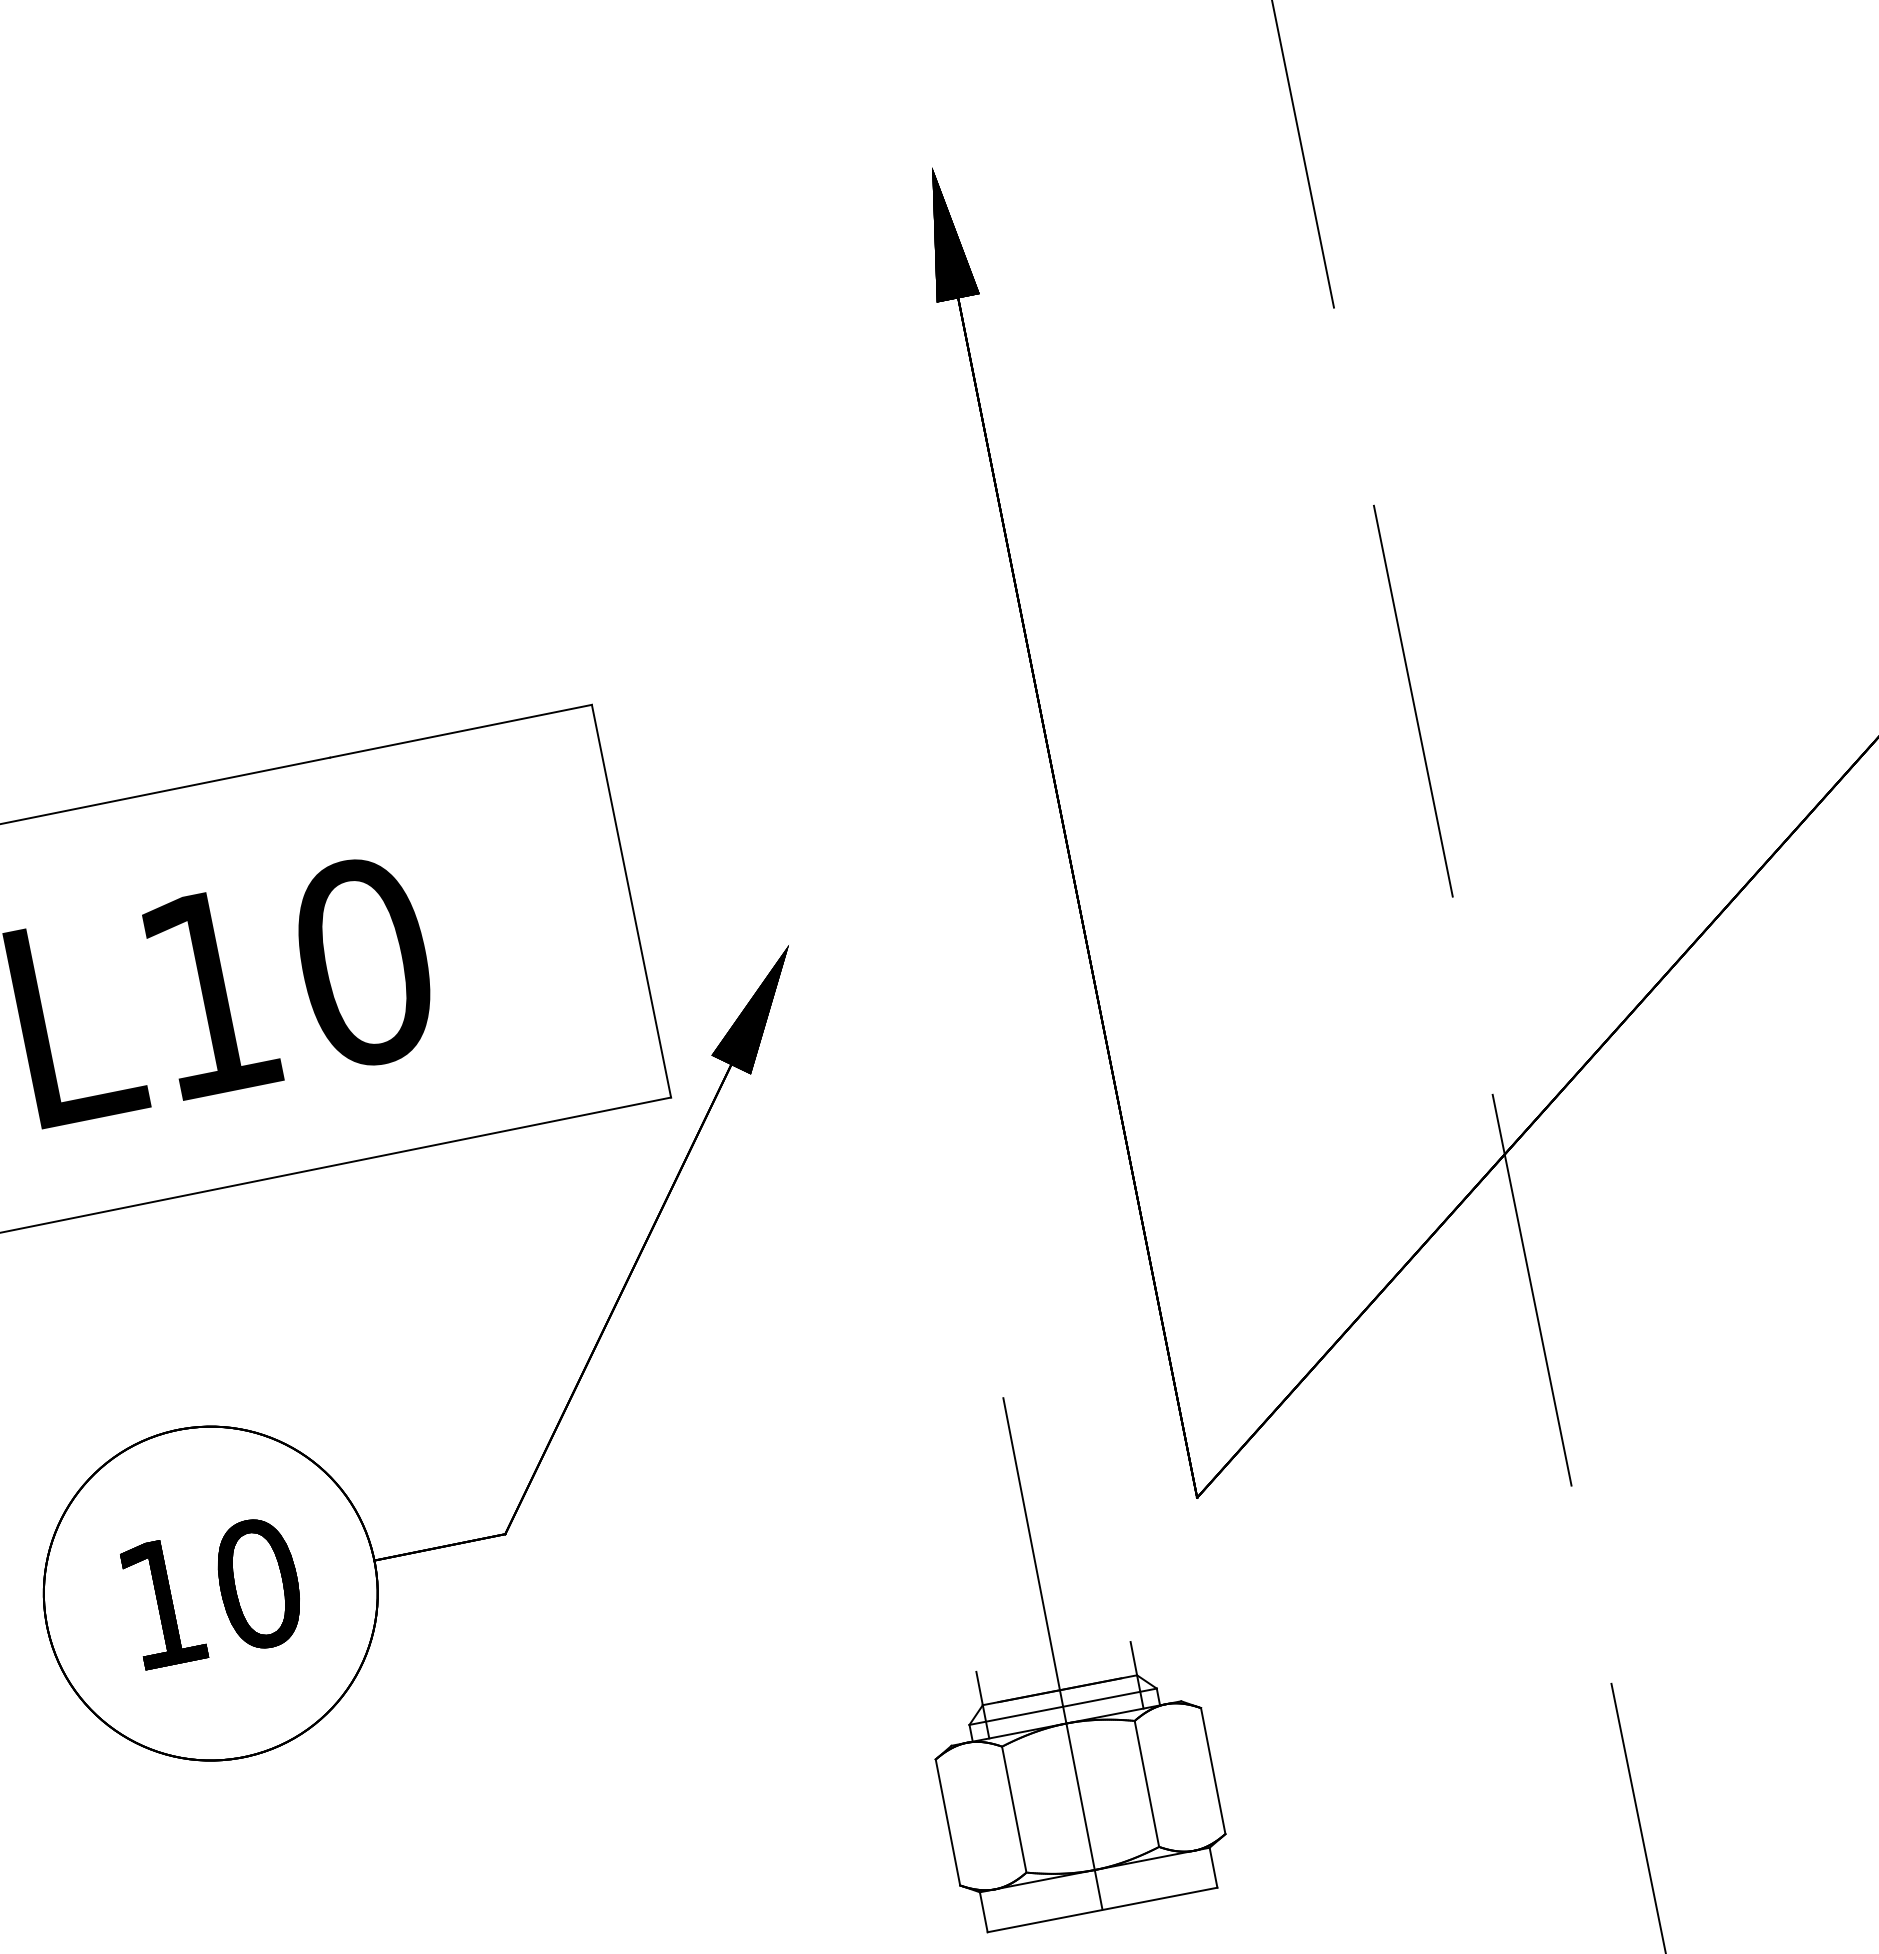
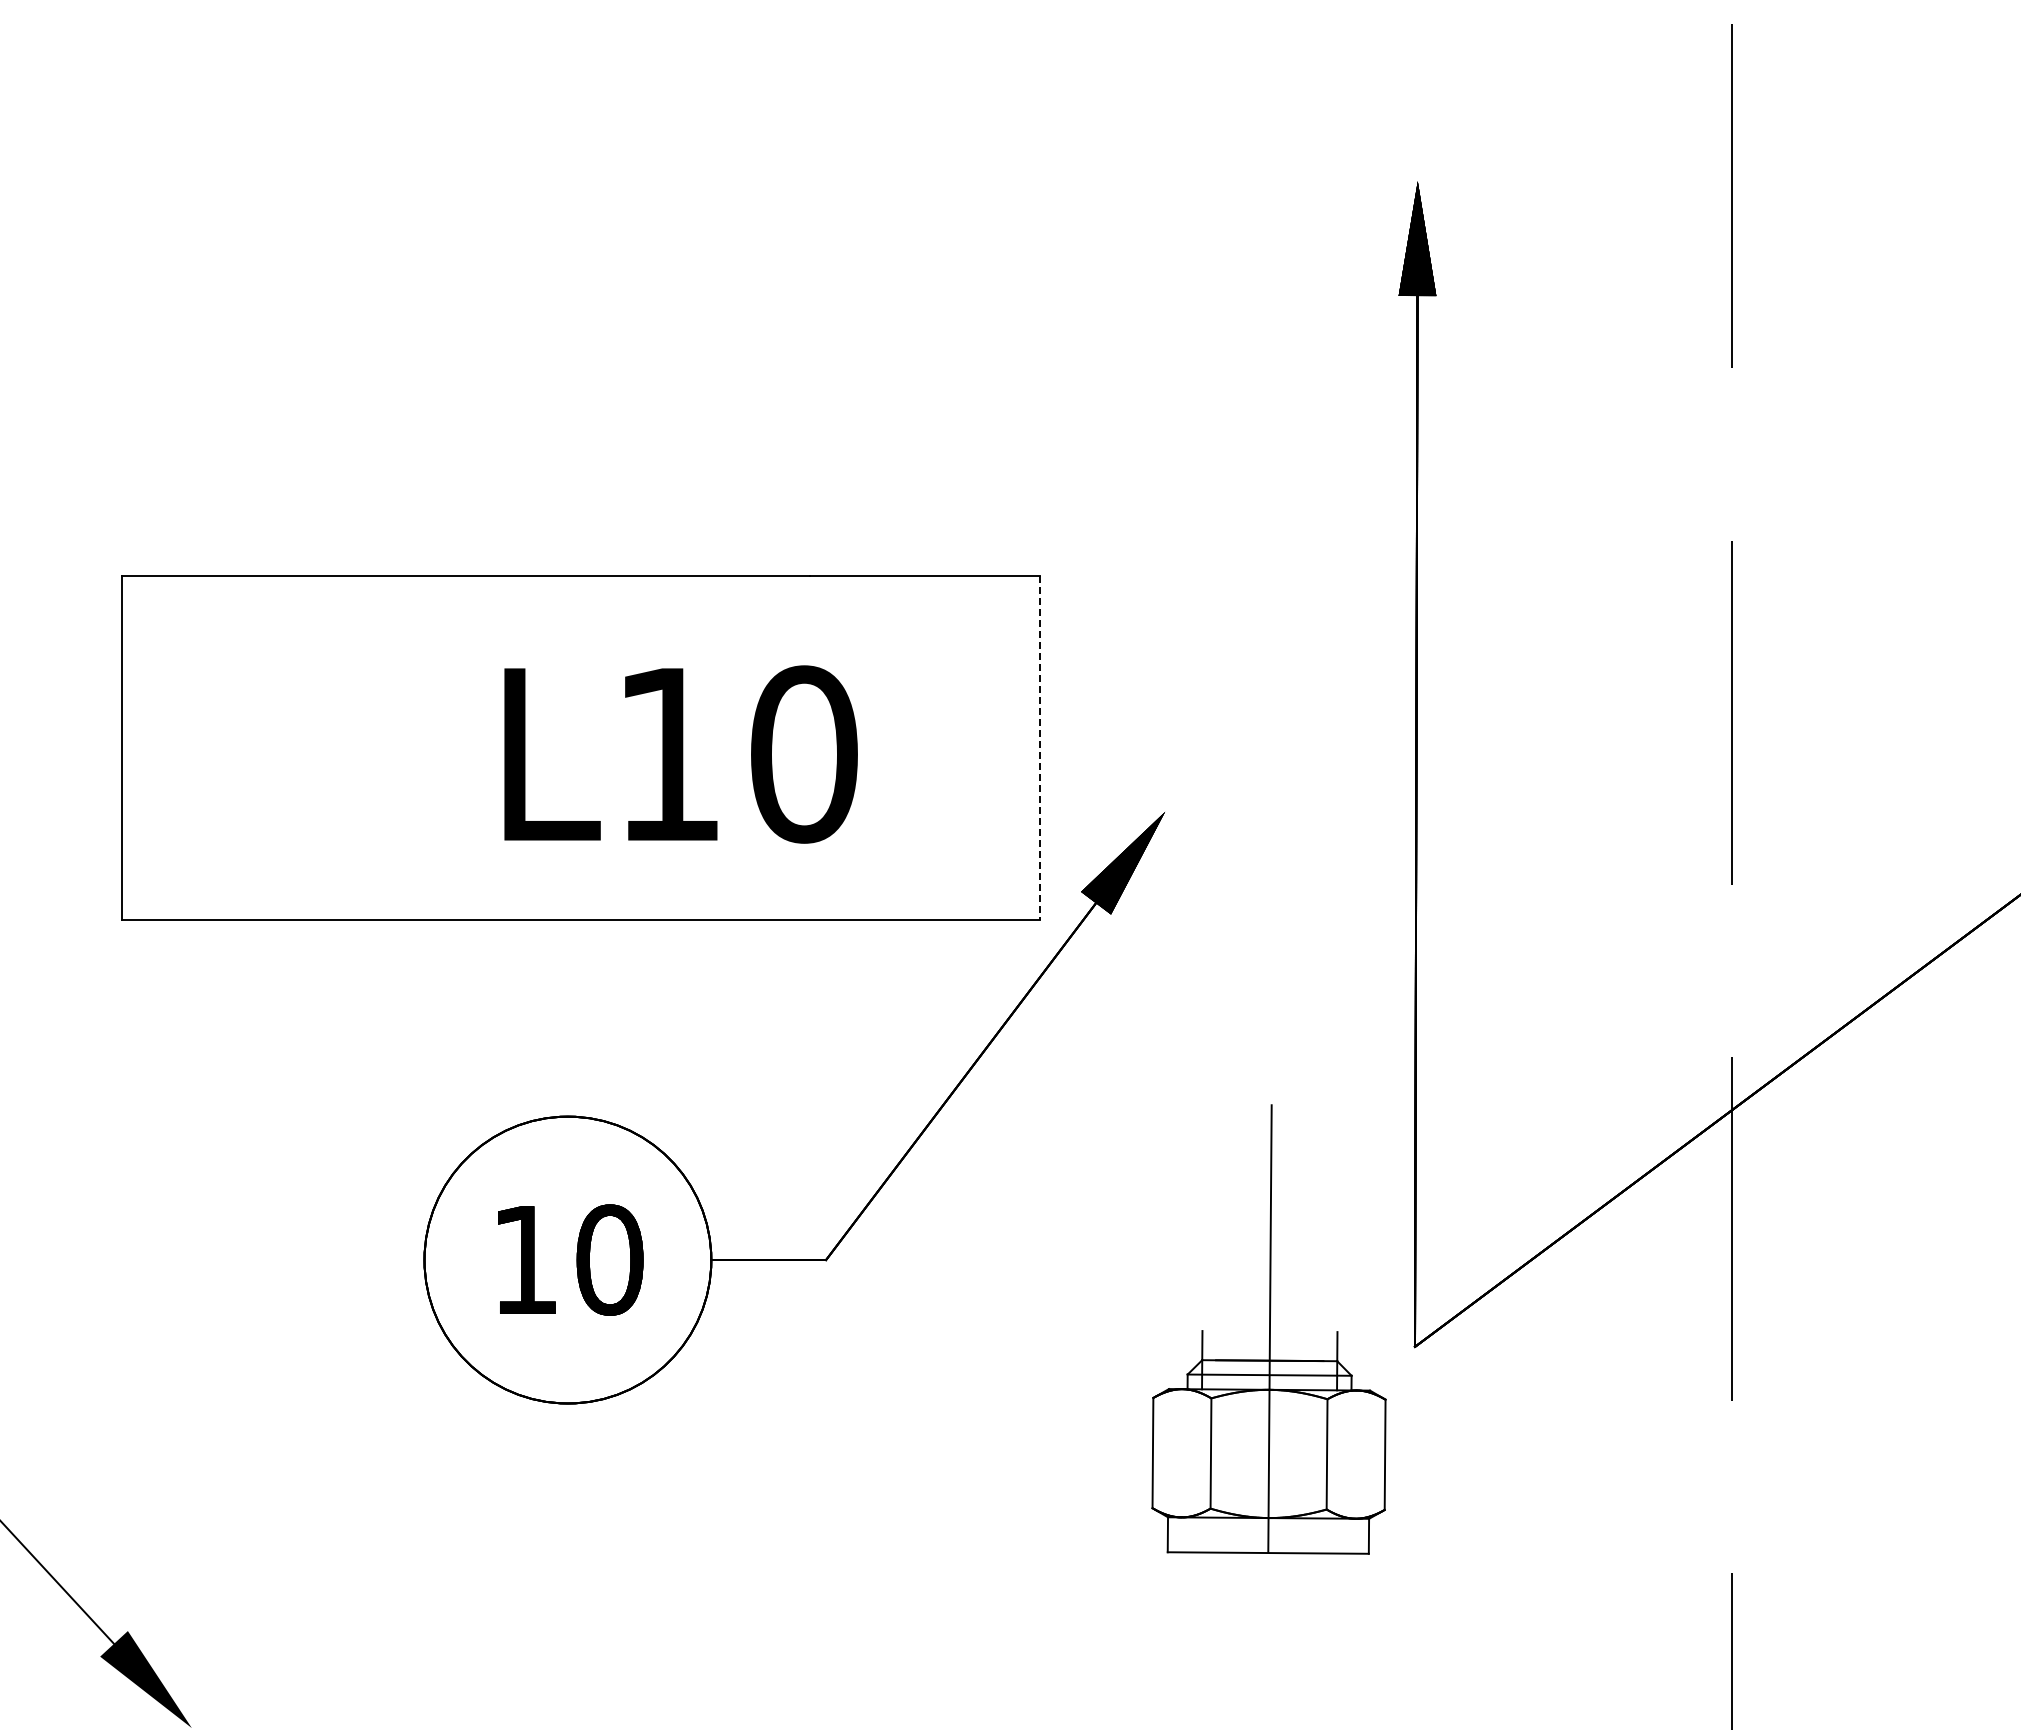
line: (631, 901) -> (1039, 748), solid -> dashed
part: (1051, 1654) -> (1268, 1329), moved

